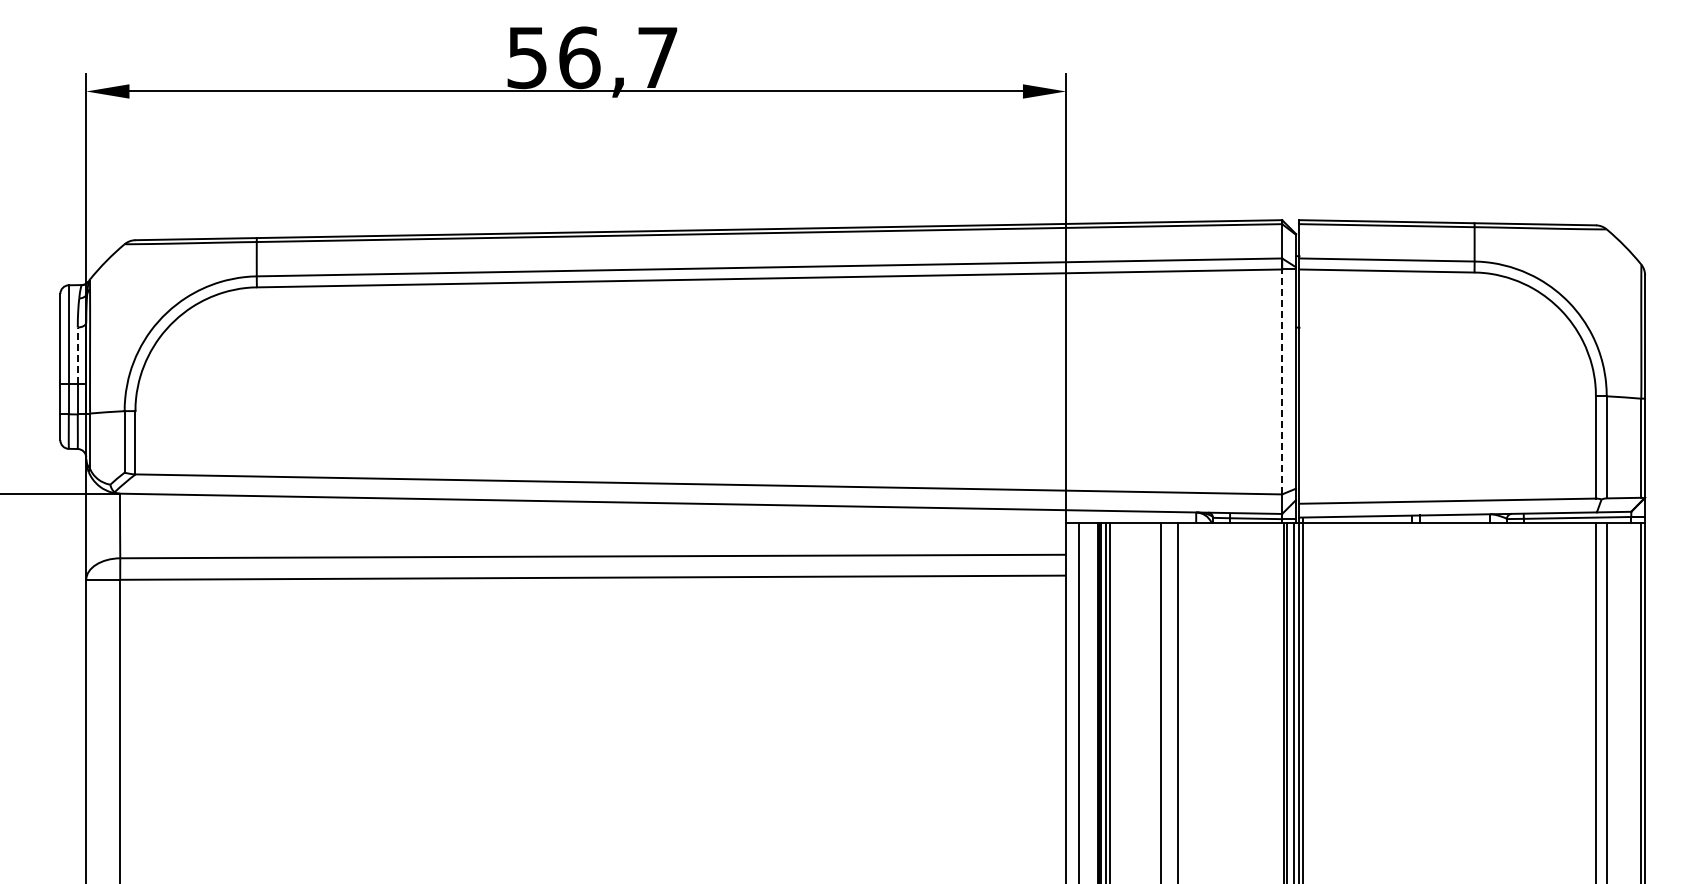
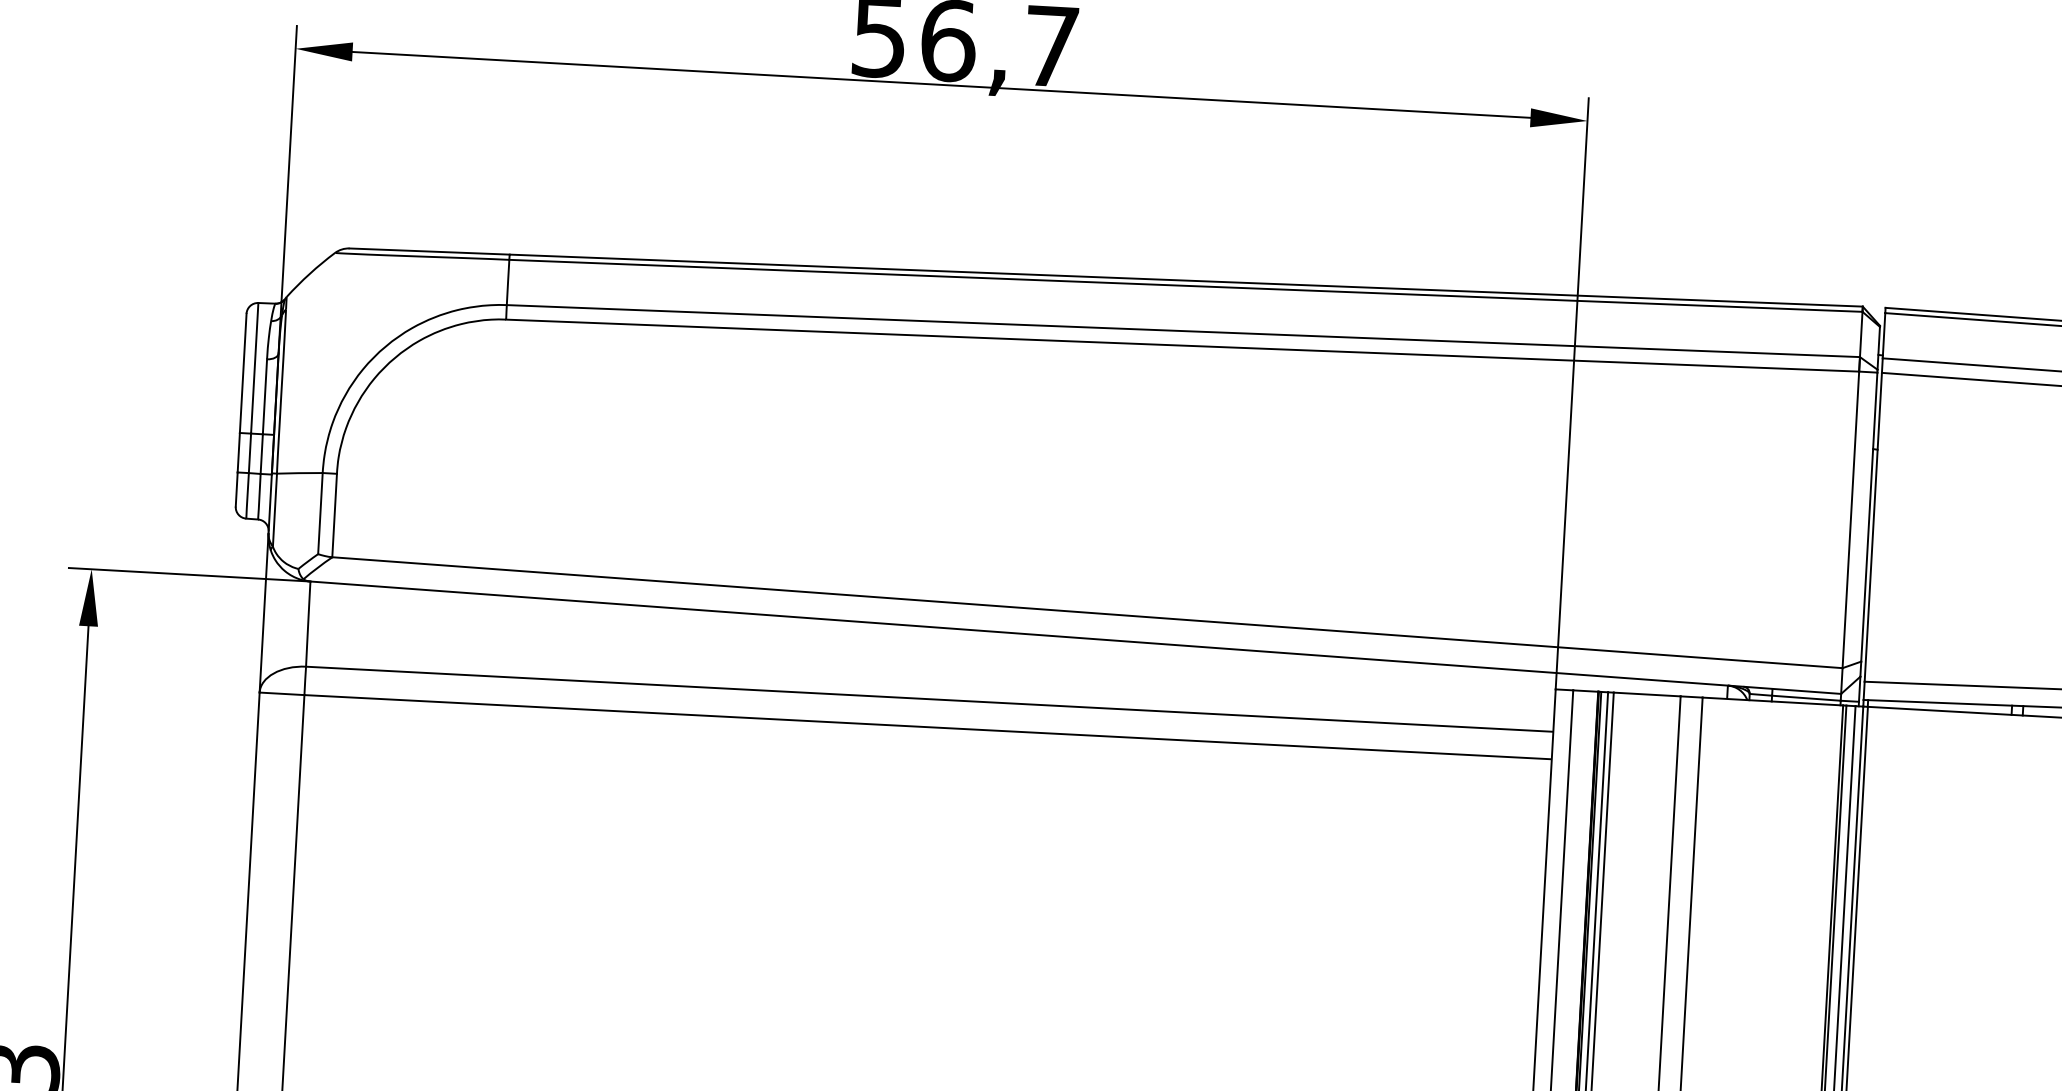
line: (77, 355) -> (264, 396), dashed -> solid
line: (1282, 381) -> (1851, 519), dashed -> solid

